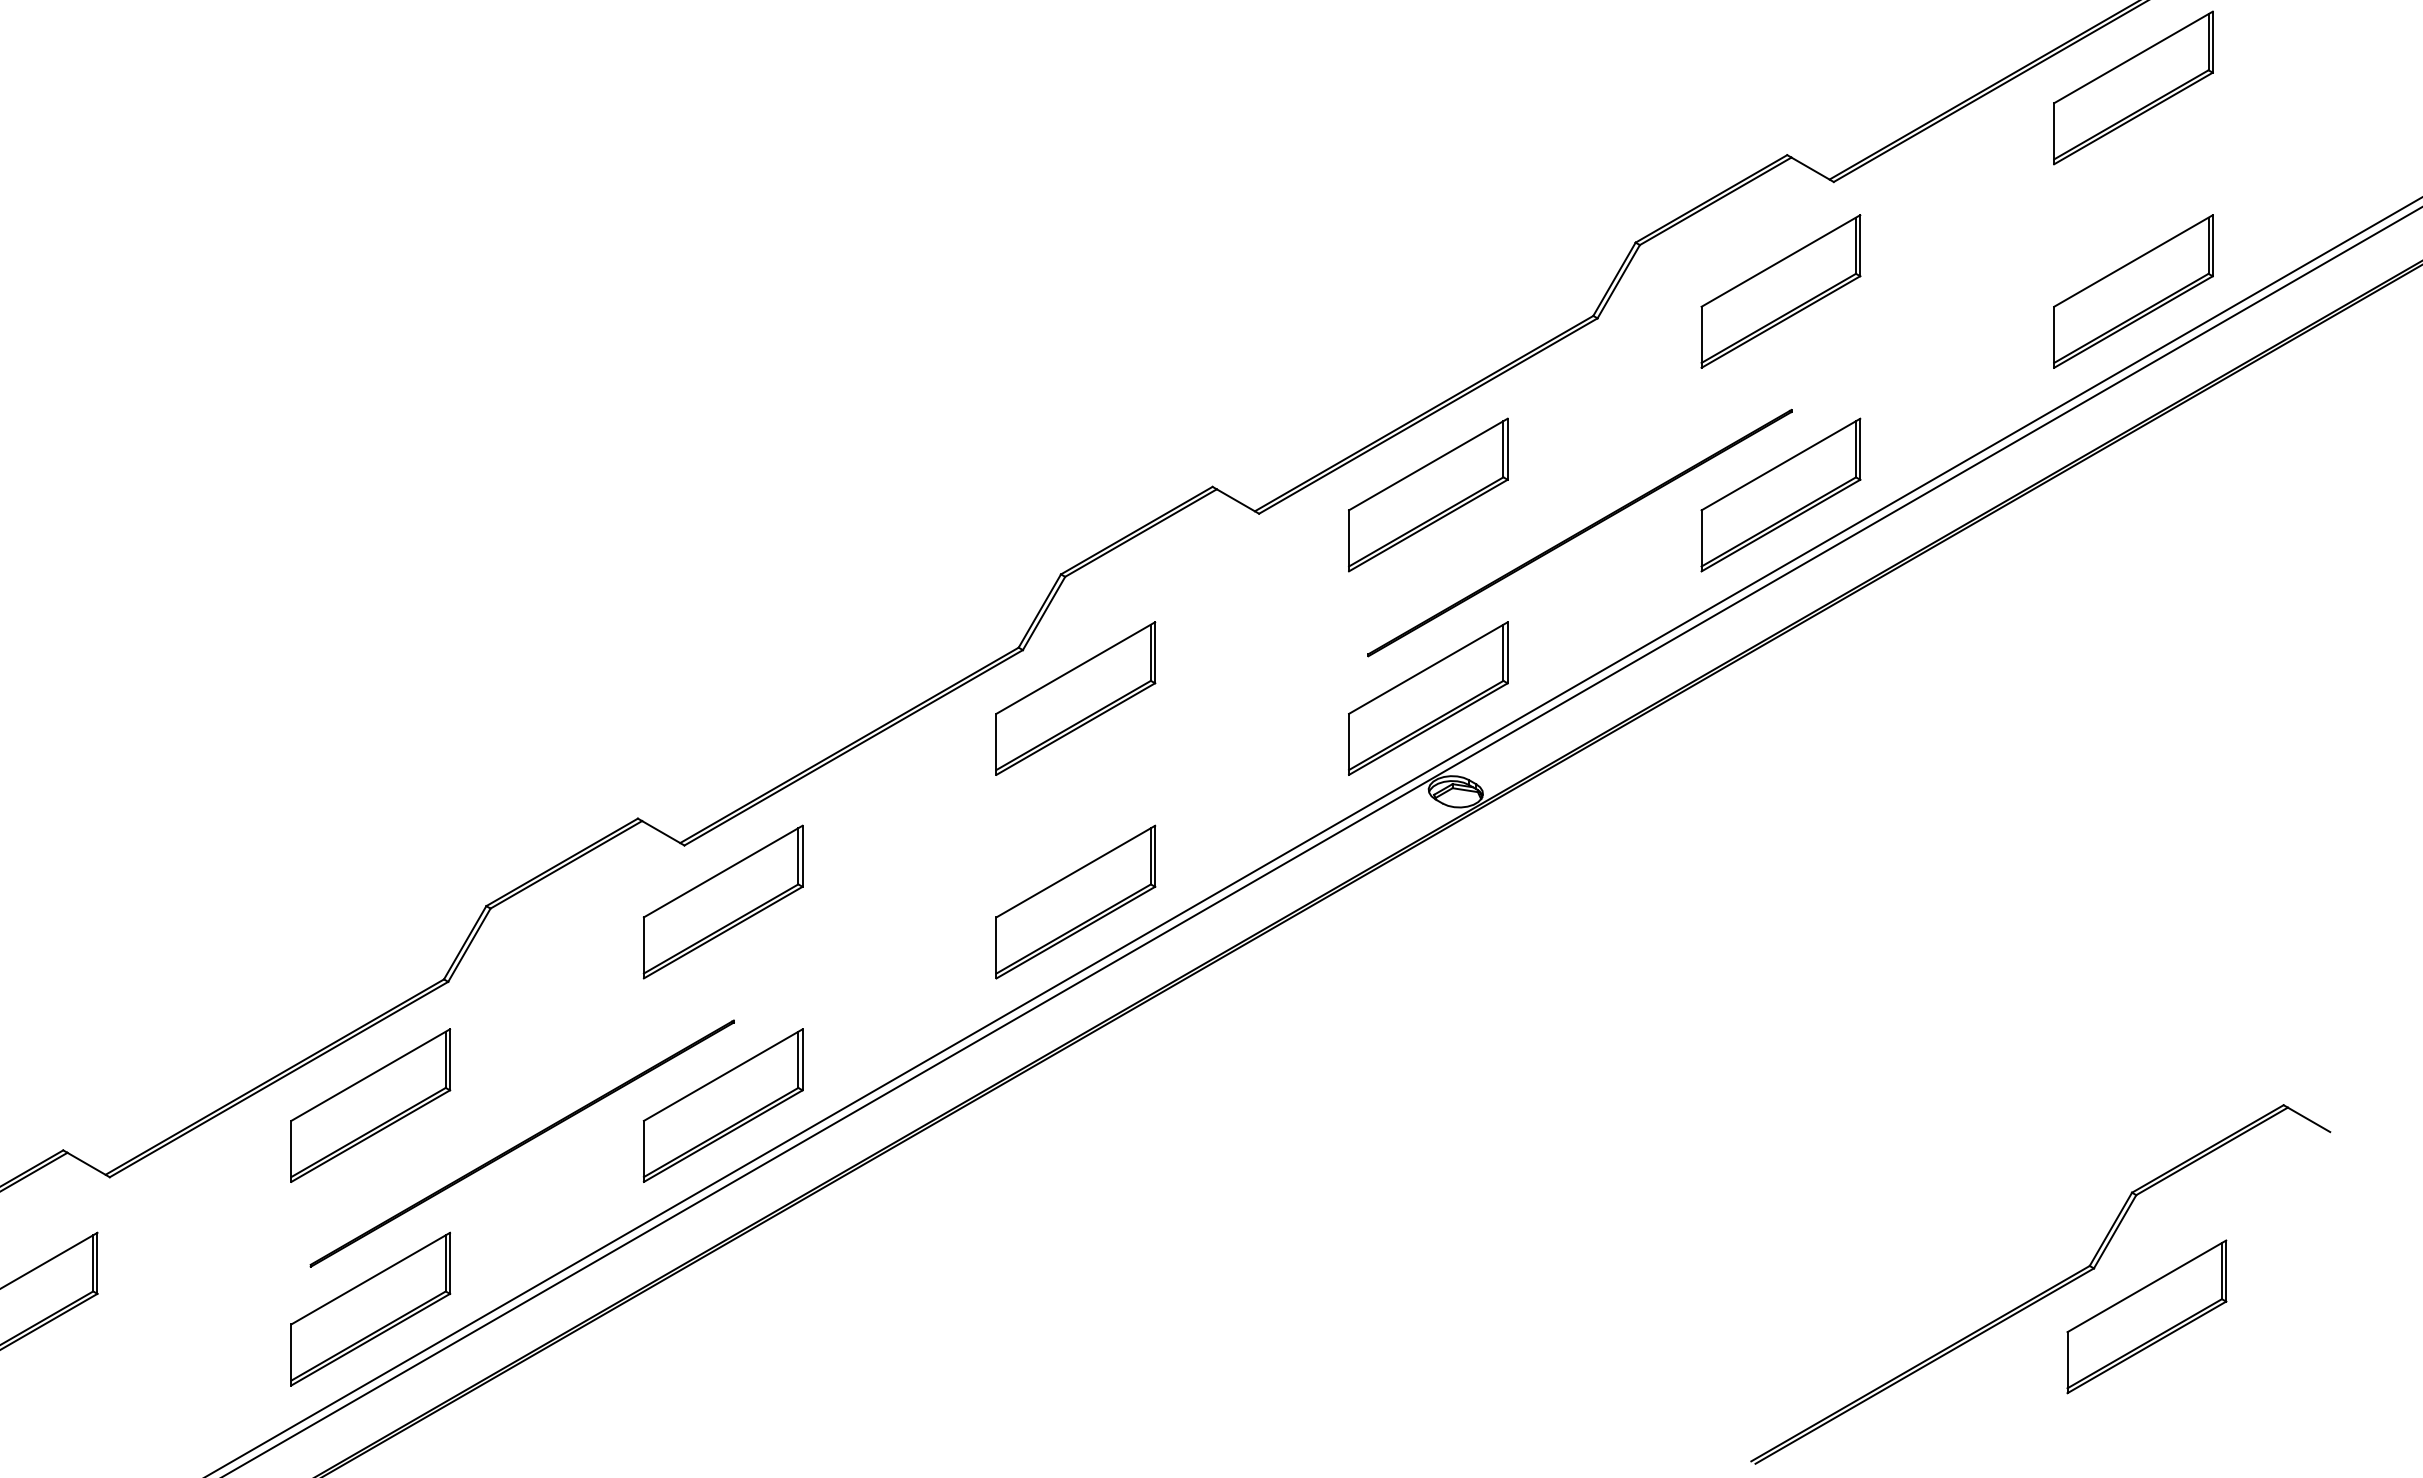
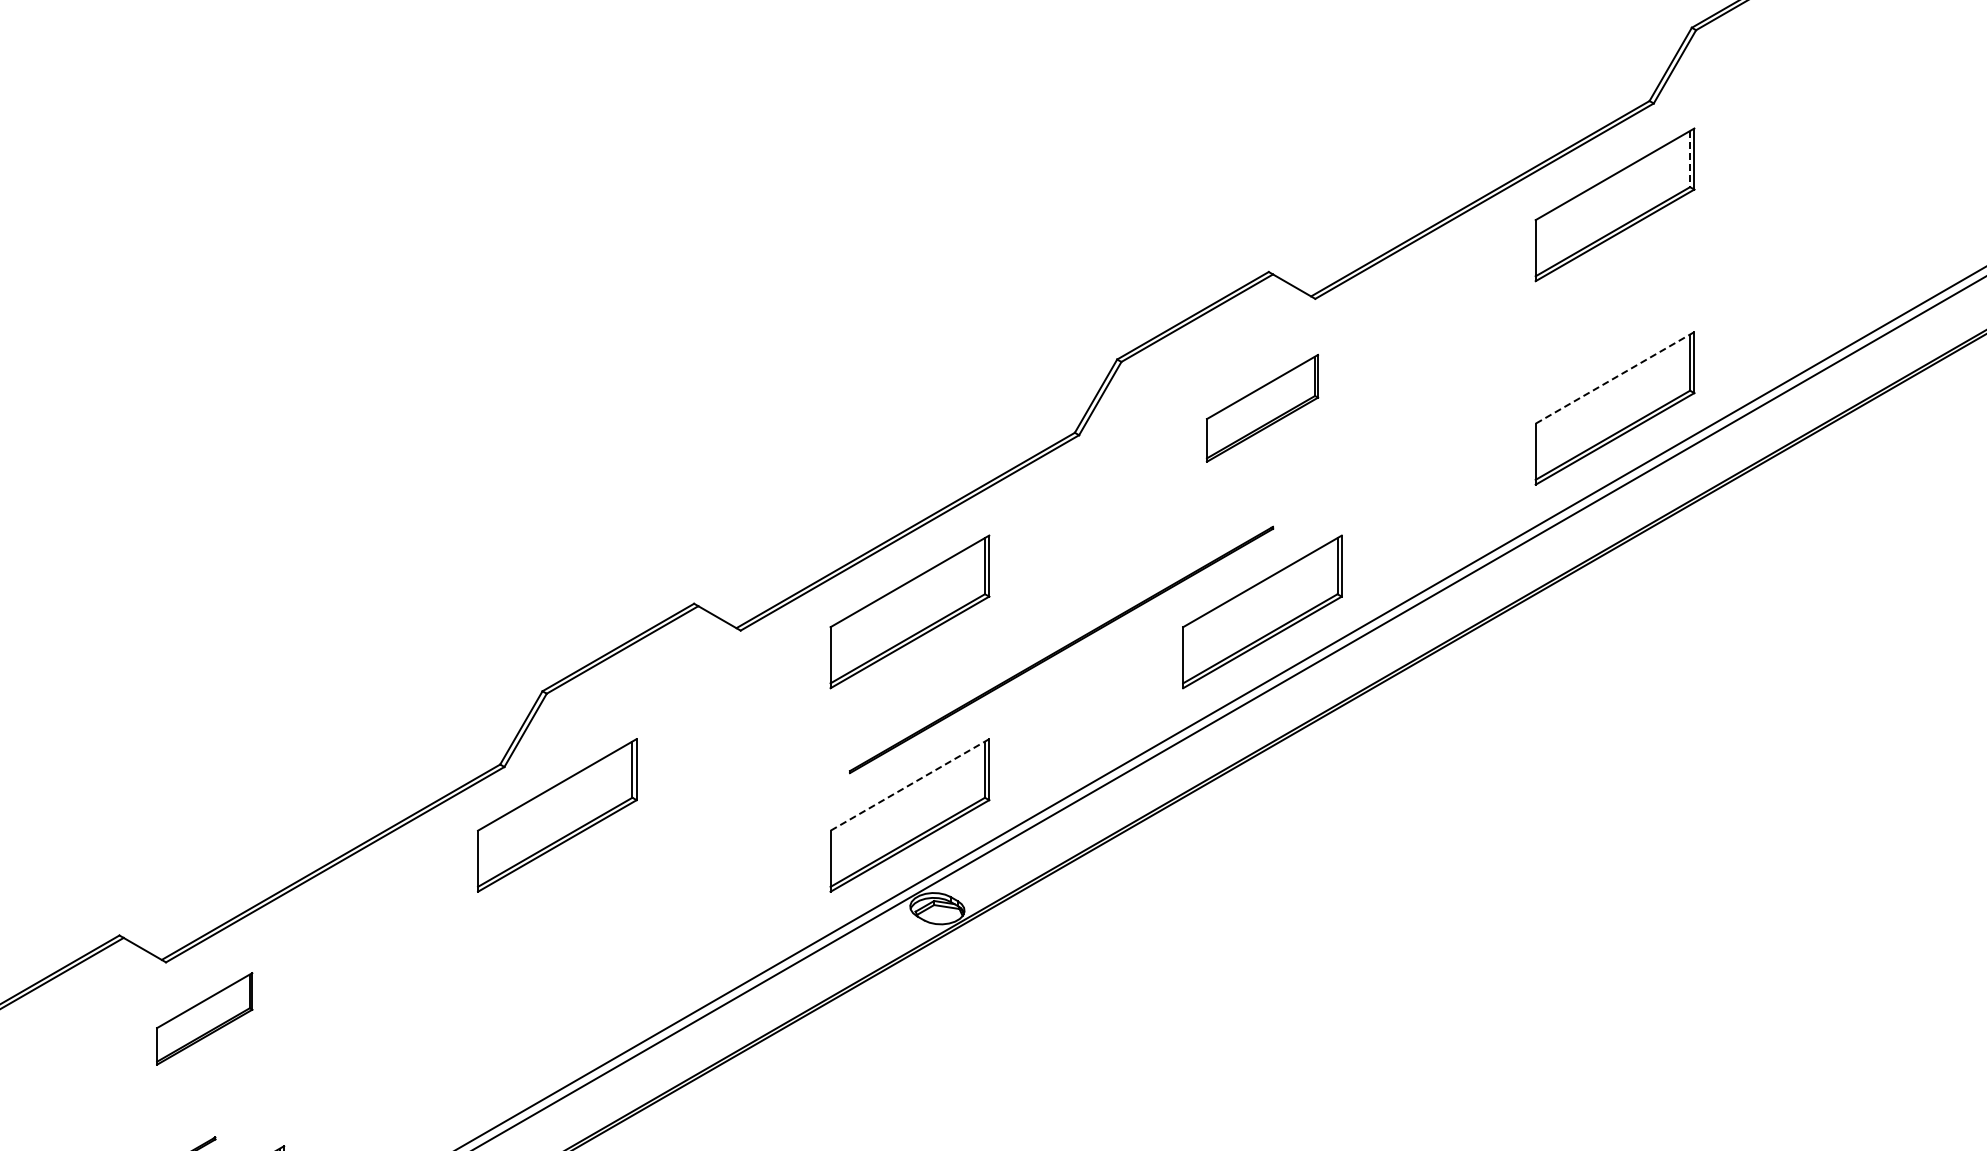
line: (2208, 42) -> (1690, 159), solid -> dashed
line: (2133, 261) -> (1615, 378), solid -> dashed
part: (1780, 291) -> (1262, 408), size x0.7
line: (1428, 668) -> (910, 785), solid -> dashed
part: (722, 901) -> (204, 1018), size x0.6
part: (1075, 901) -> (557, 1018), removed

